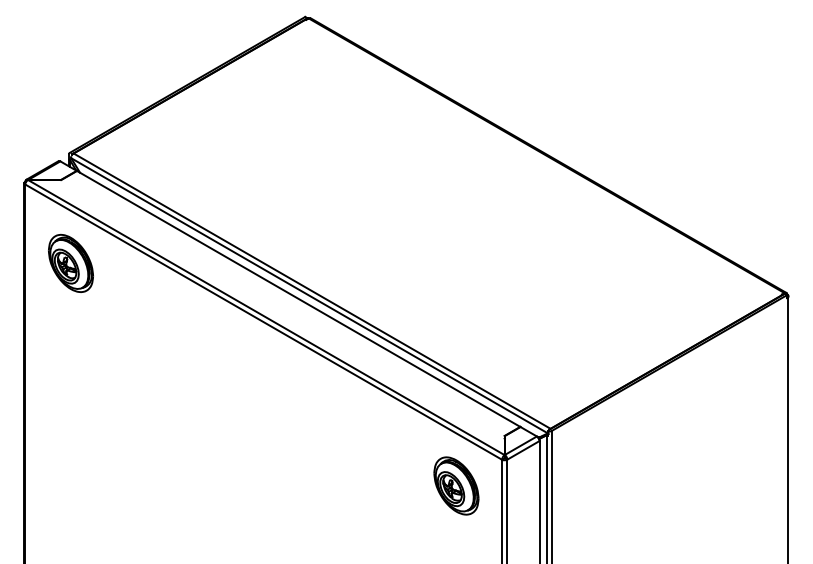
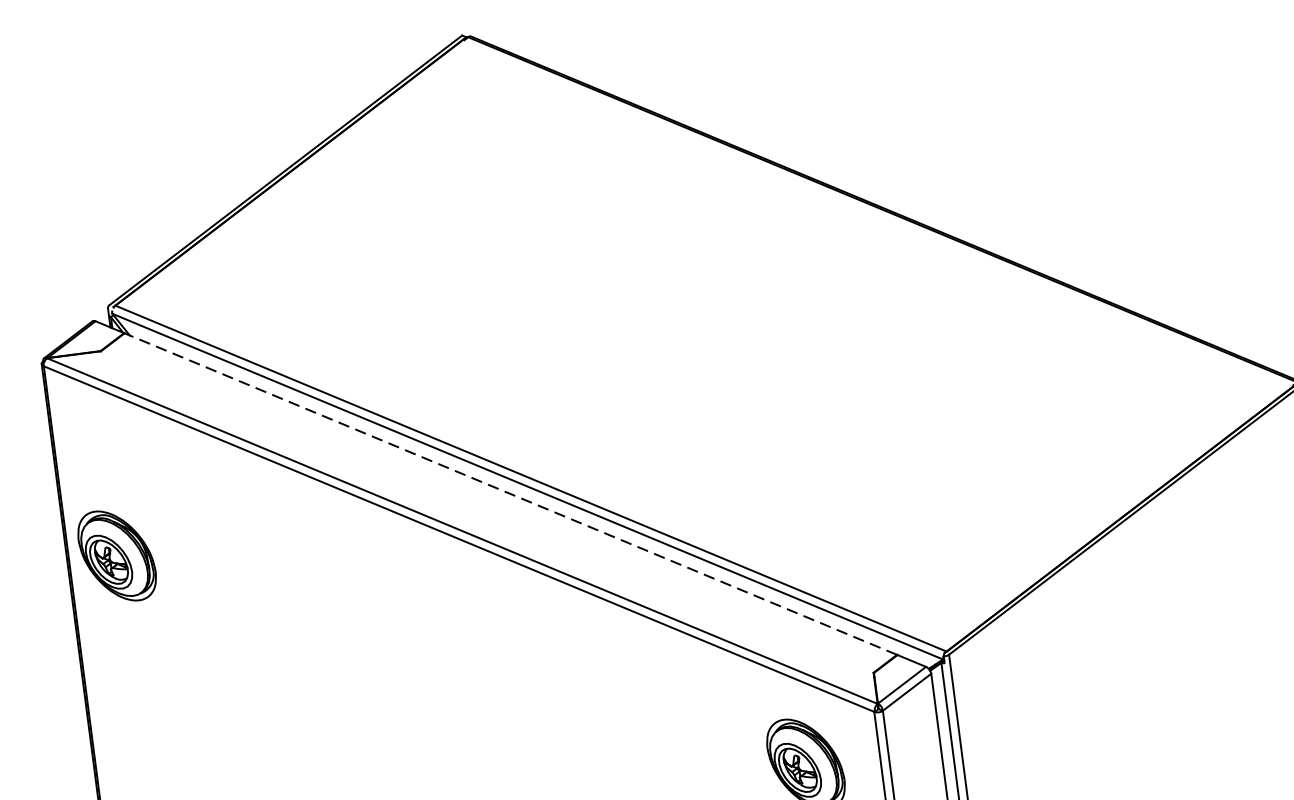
part: (70, 262) -> (116, 554), moved
line: (298, 298) -> (510, 493), solid -> dashed

